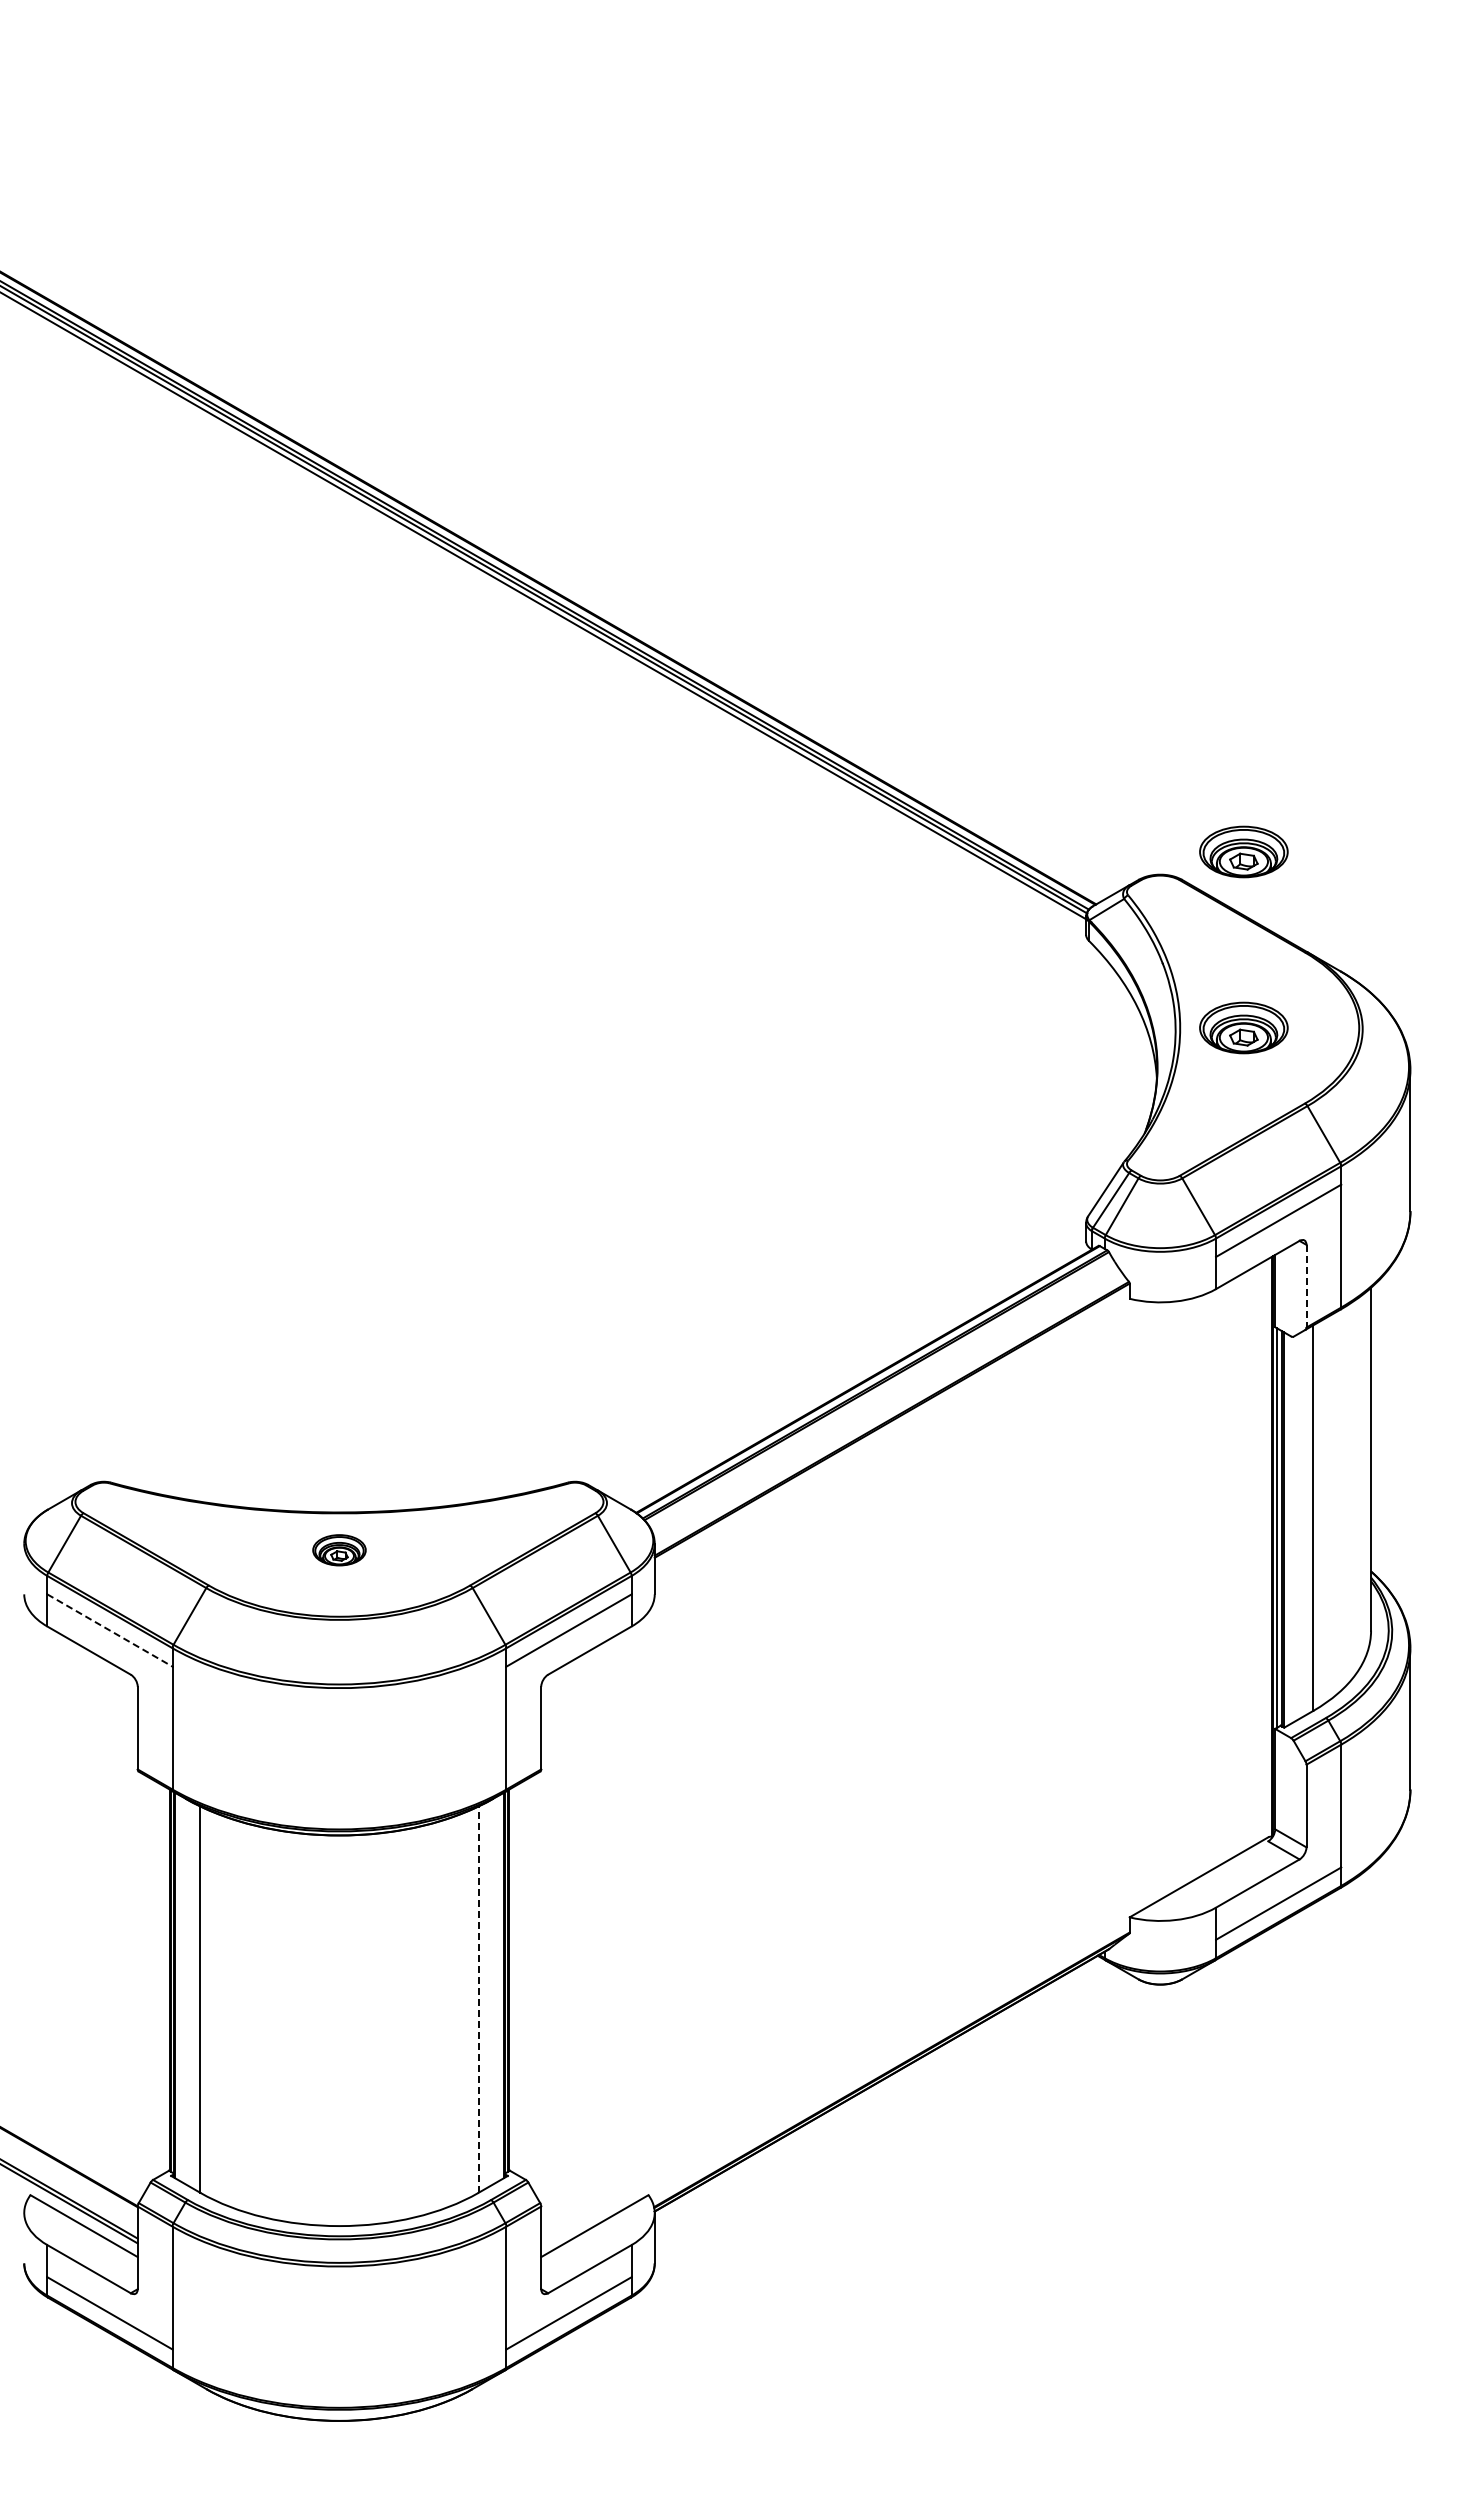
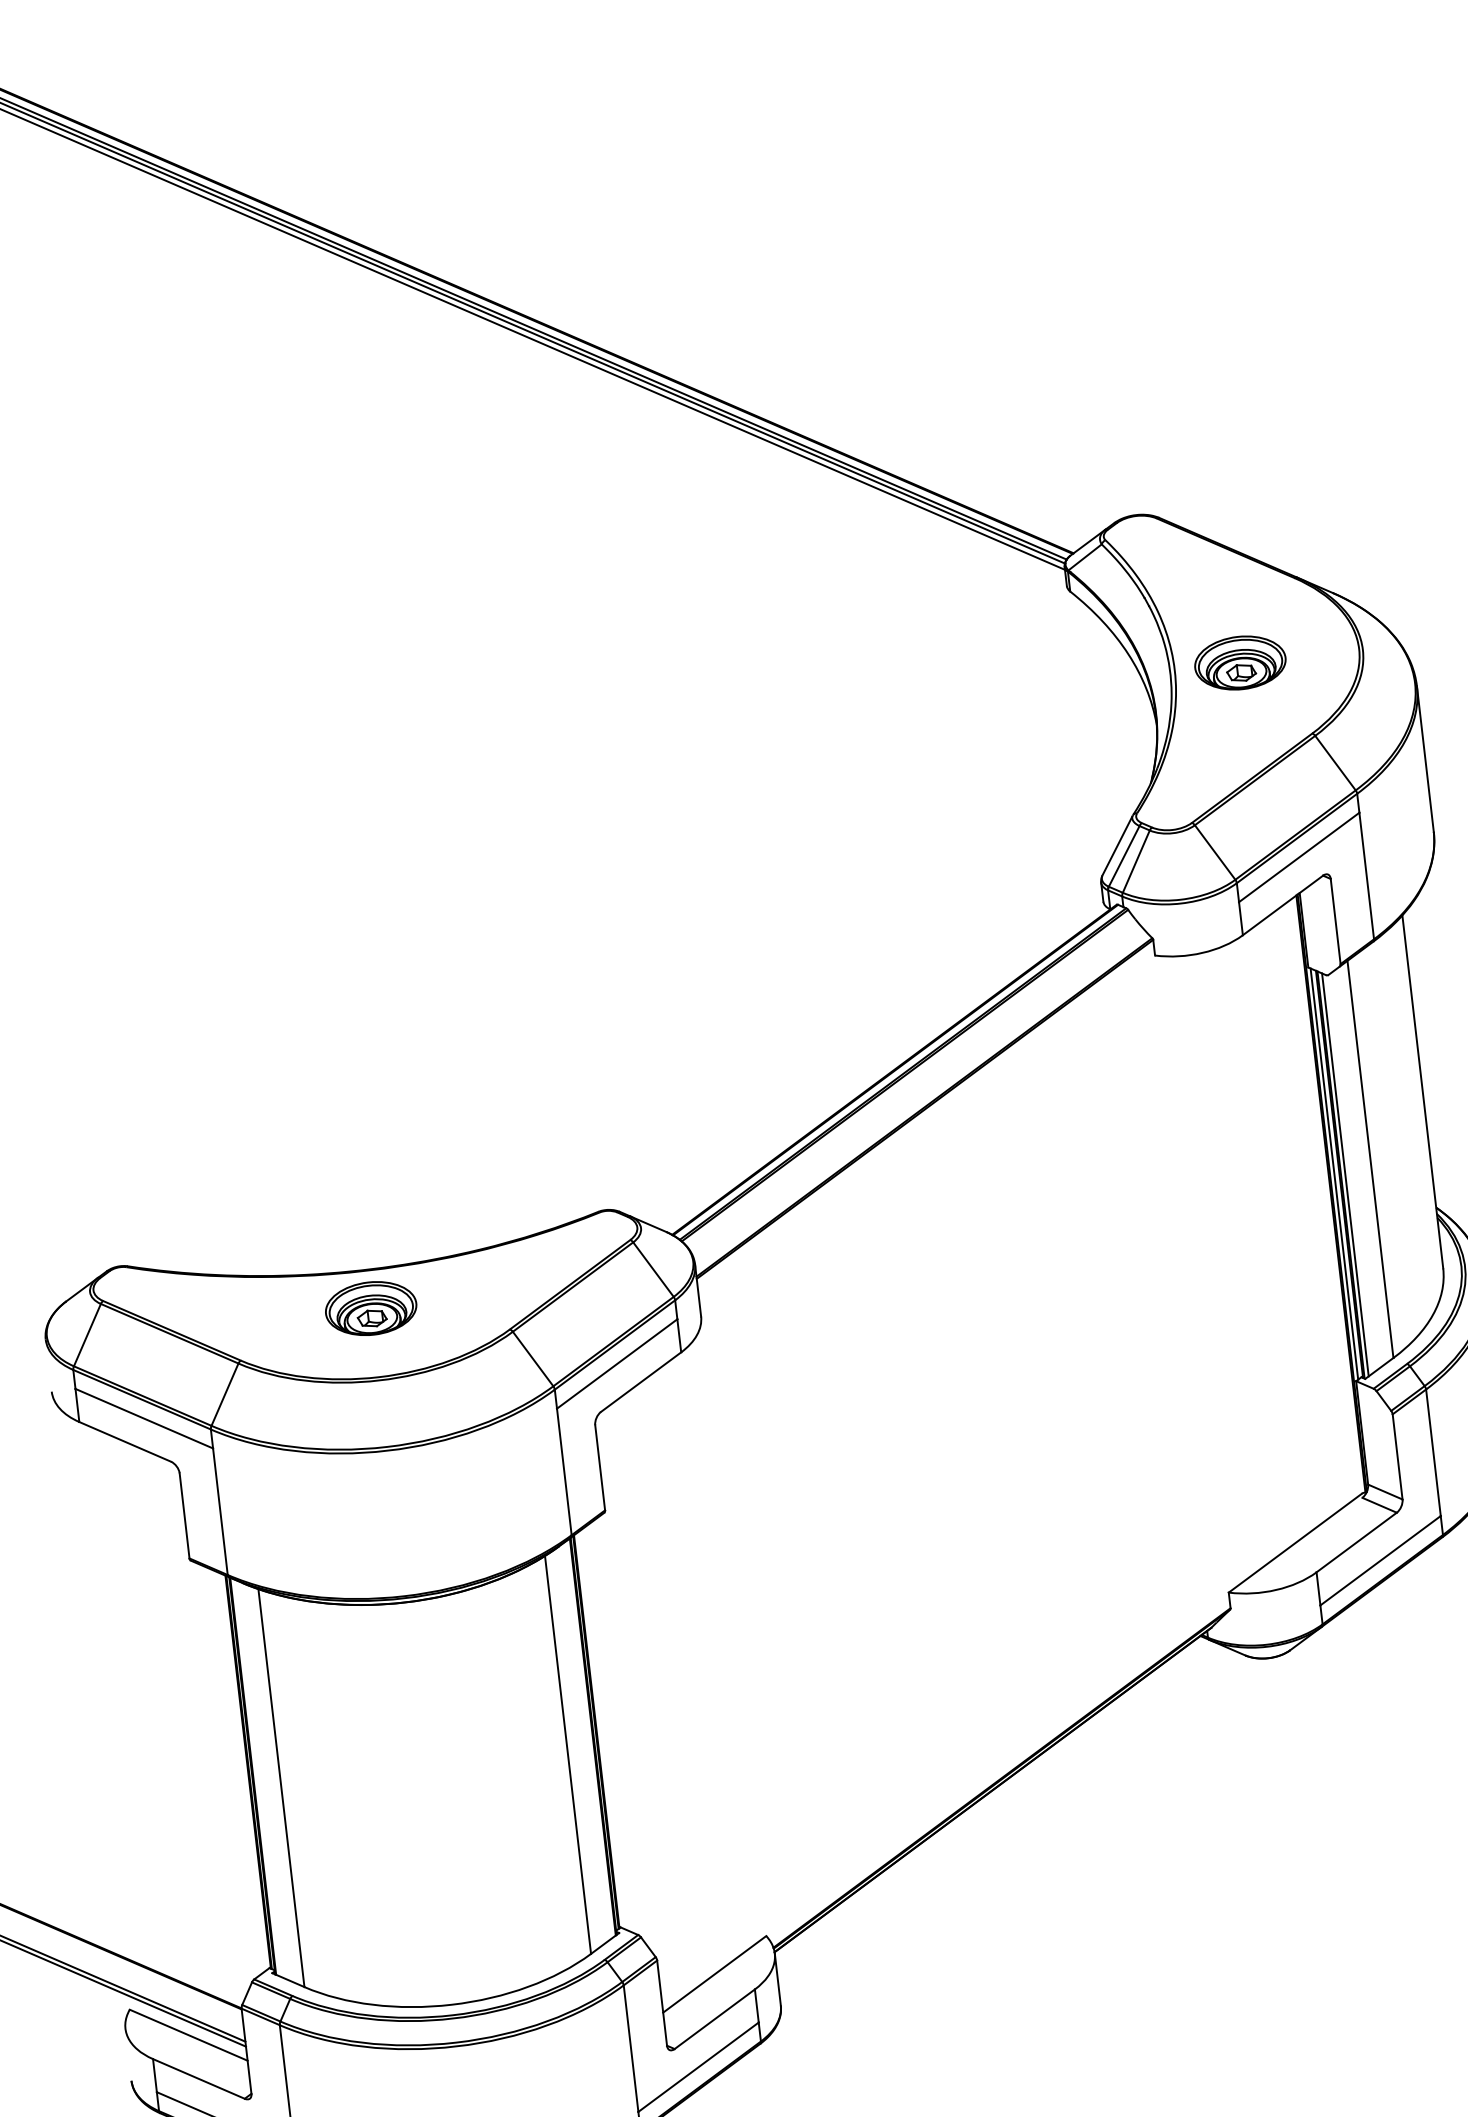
part: (1243, 851) -> (1218, 481), removed
line: (1306, 1286) -> (1335, 921), dashed -> solid
line: (1287, 1529) -> (1345, 1174), added
part: (339, 1550) -> (371, 1308), size x1.67
line: (110, 1630) -> (144, 1418), dashed -> solid
line: (478, 1999) -> (567, 1754), dashed -> solid

